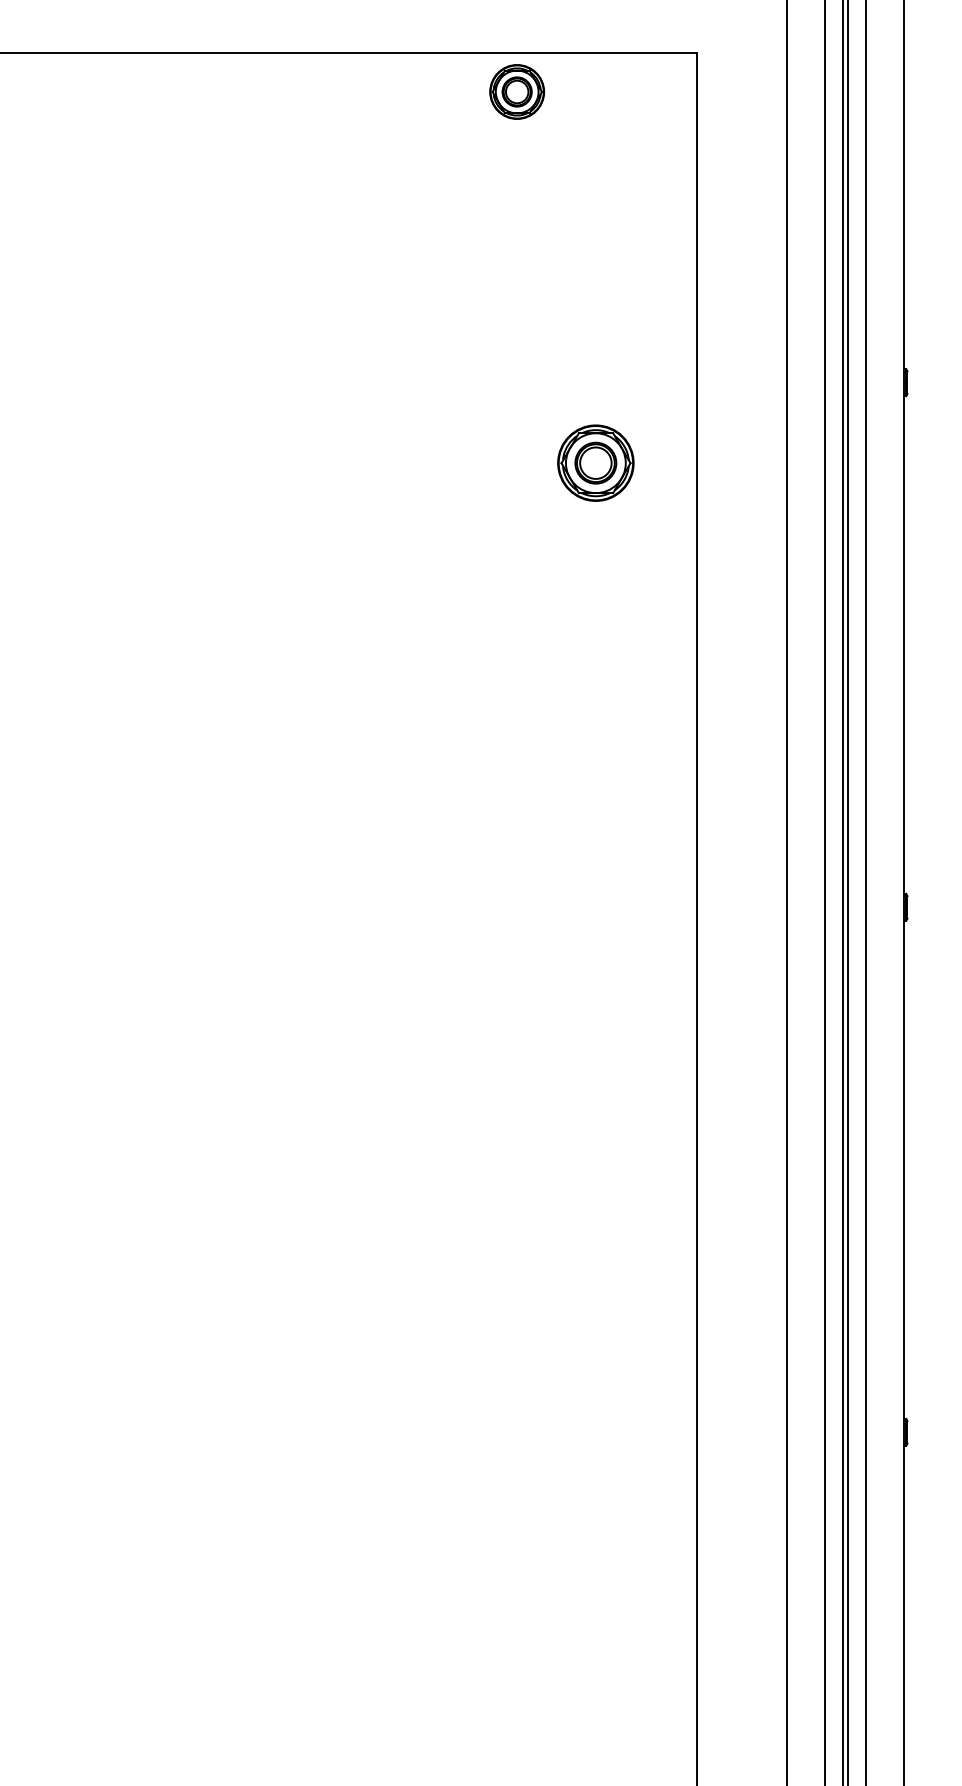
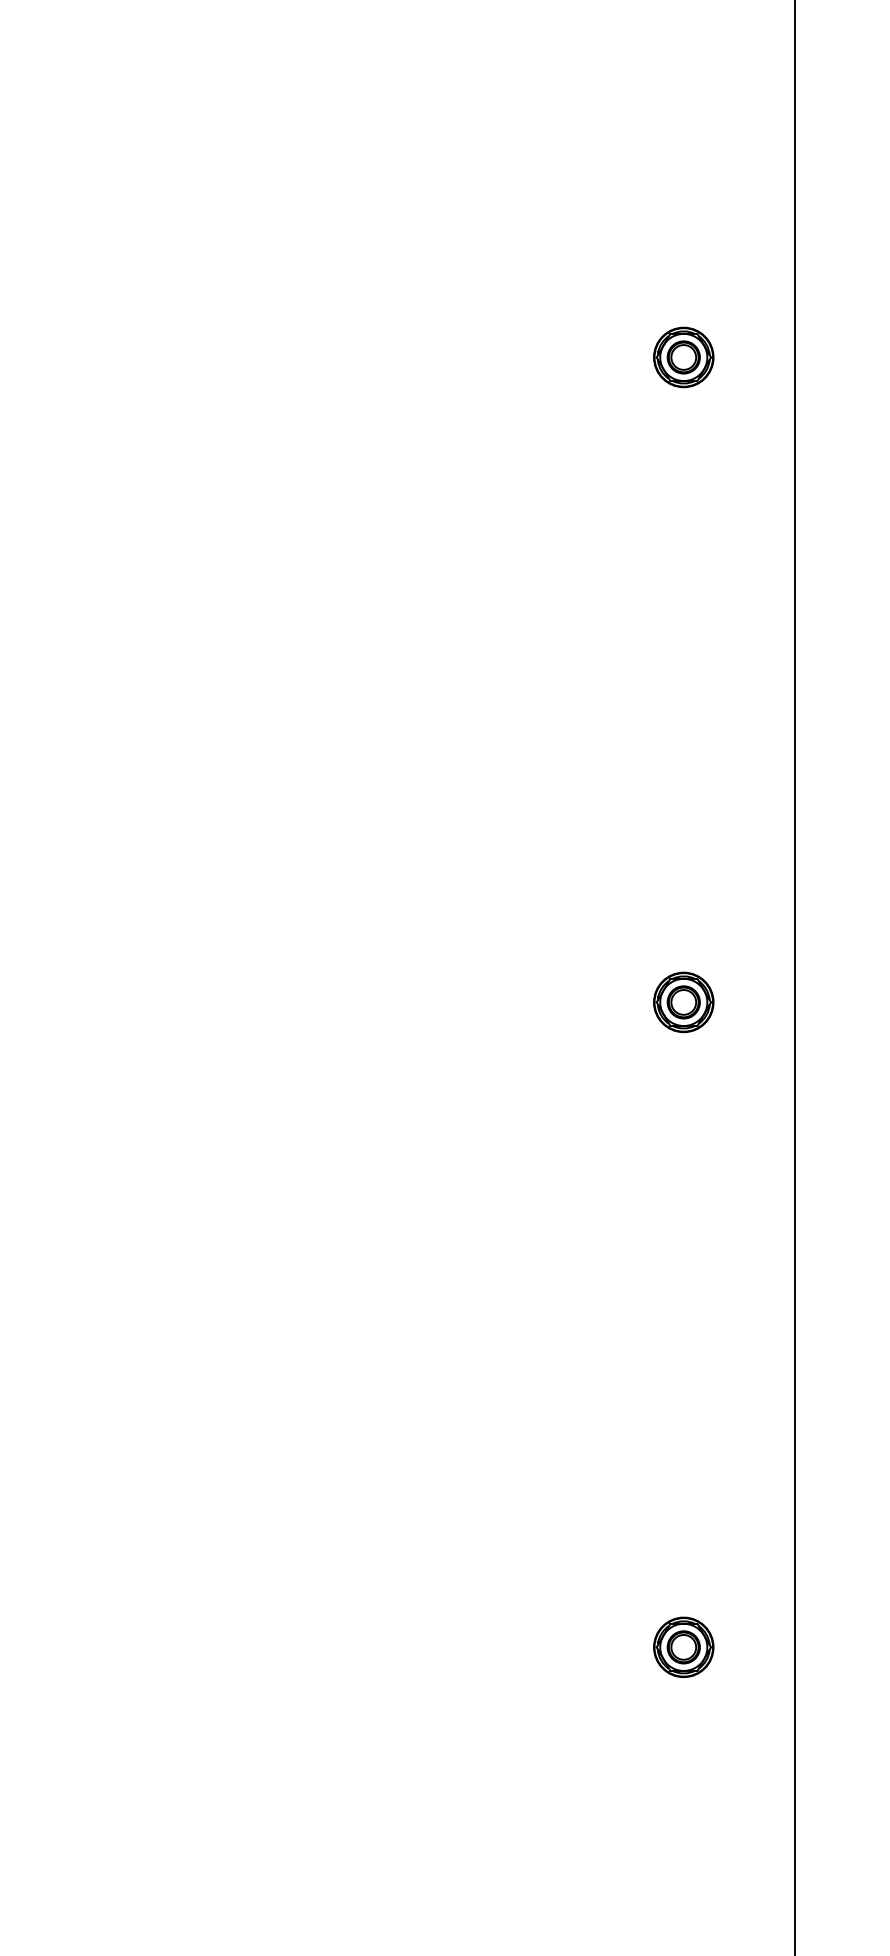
part: (595, 462) -> (683, 356), size x0.71
part: (595, 1047) -> (683, 1001), added
part: (595, 1632) -> (683, 1647), added

